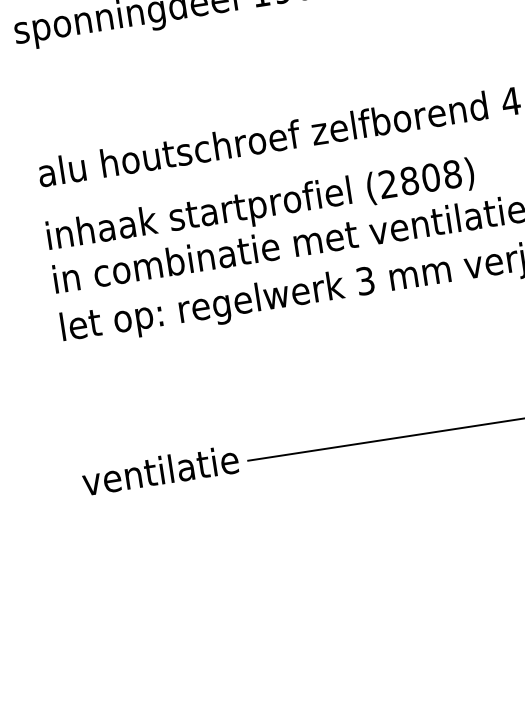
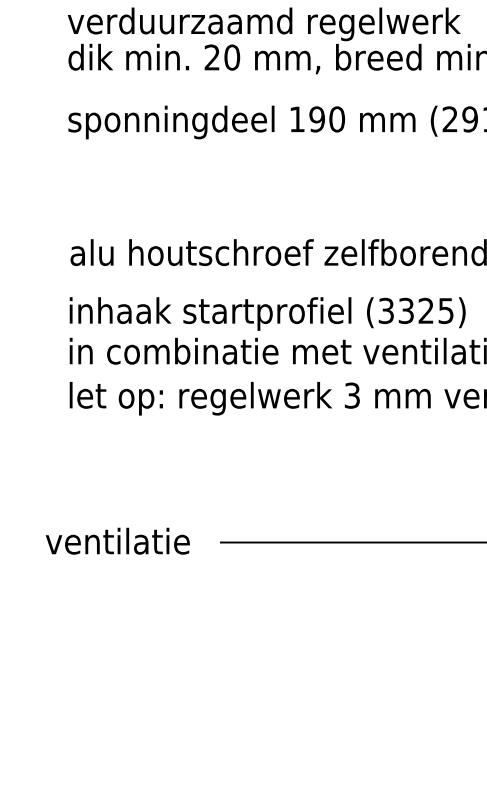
text: (419, 179) -> (415, 310), (2808) -> (3325)
text: (159, 469) -> (117, 540), moved

